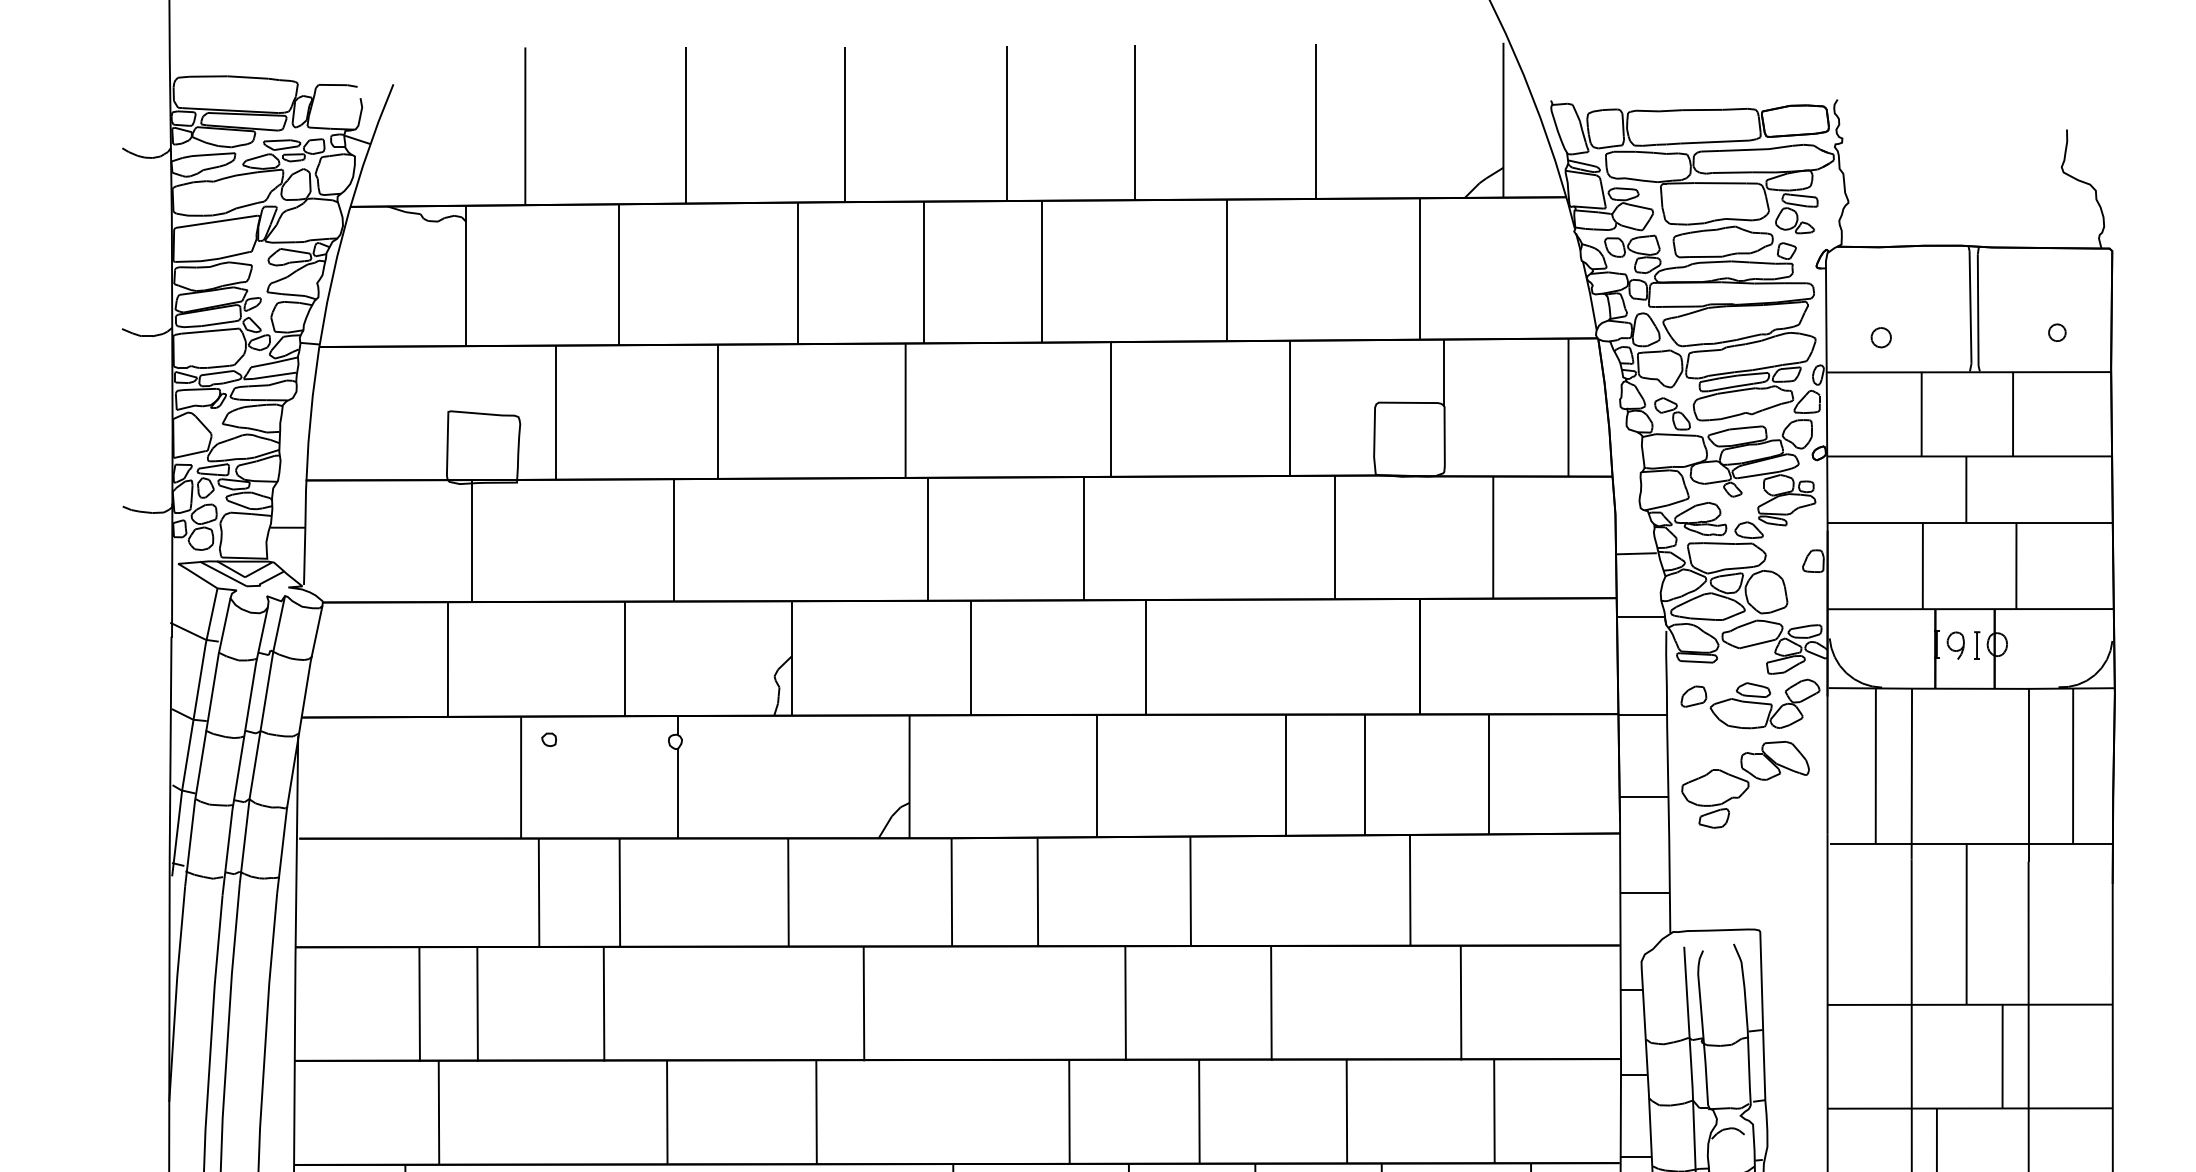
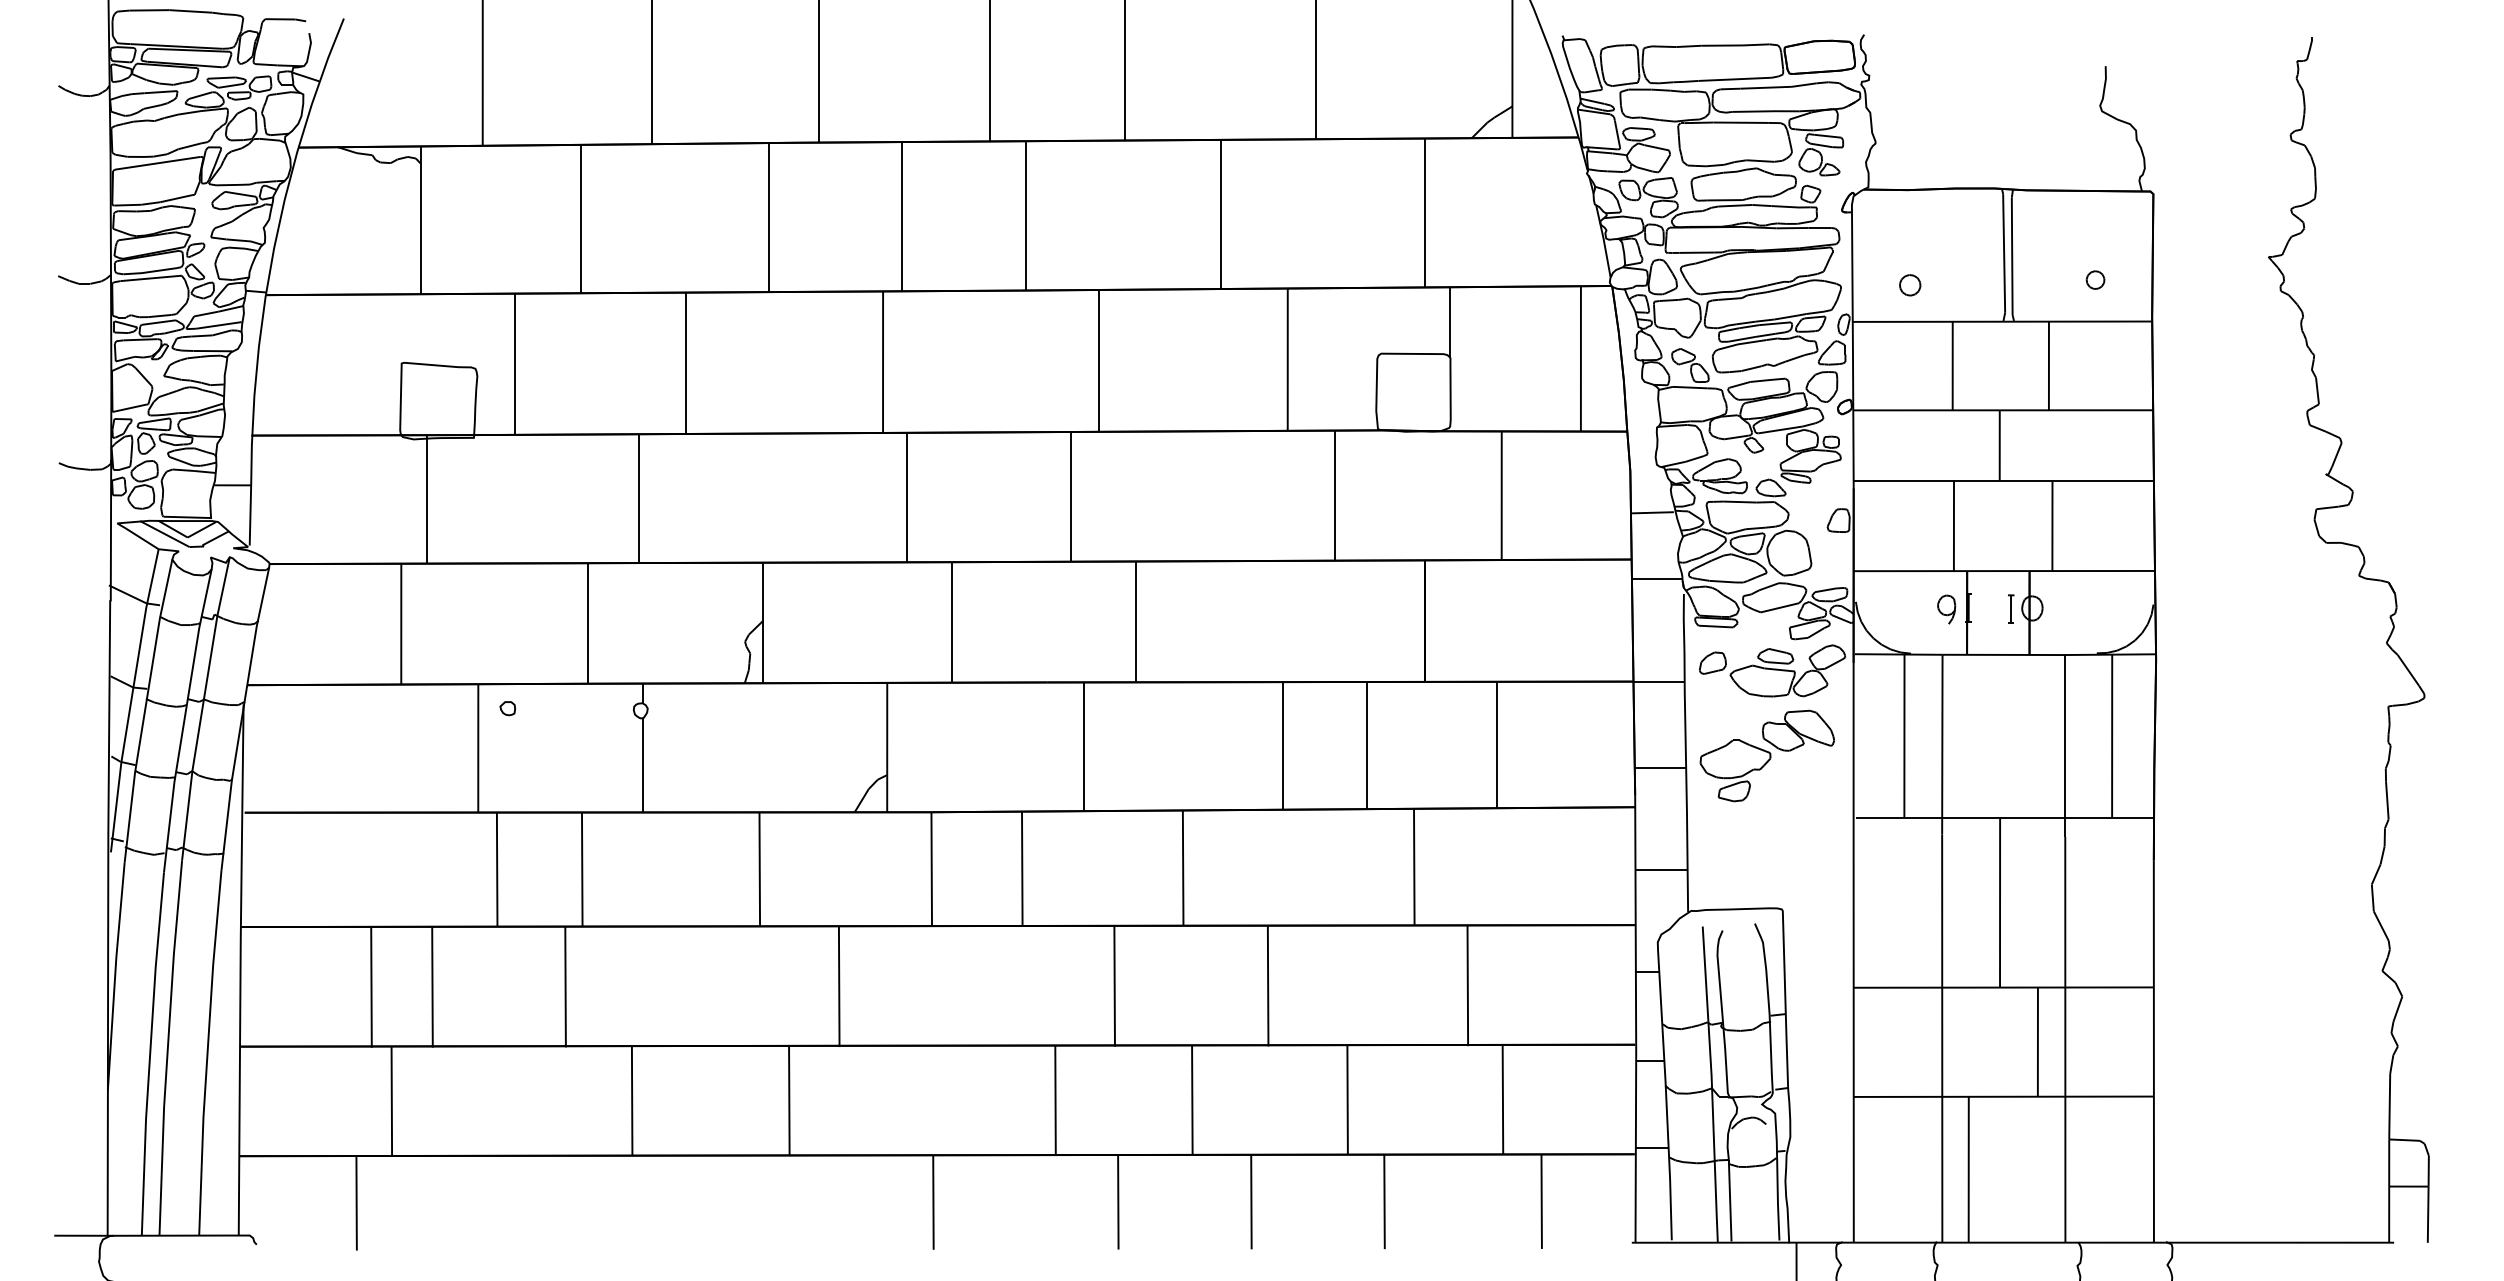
curve: (1953, 649) -> (1944, 613), moved

